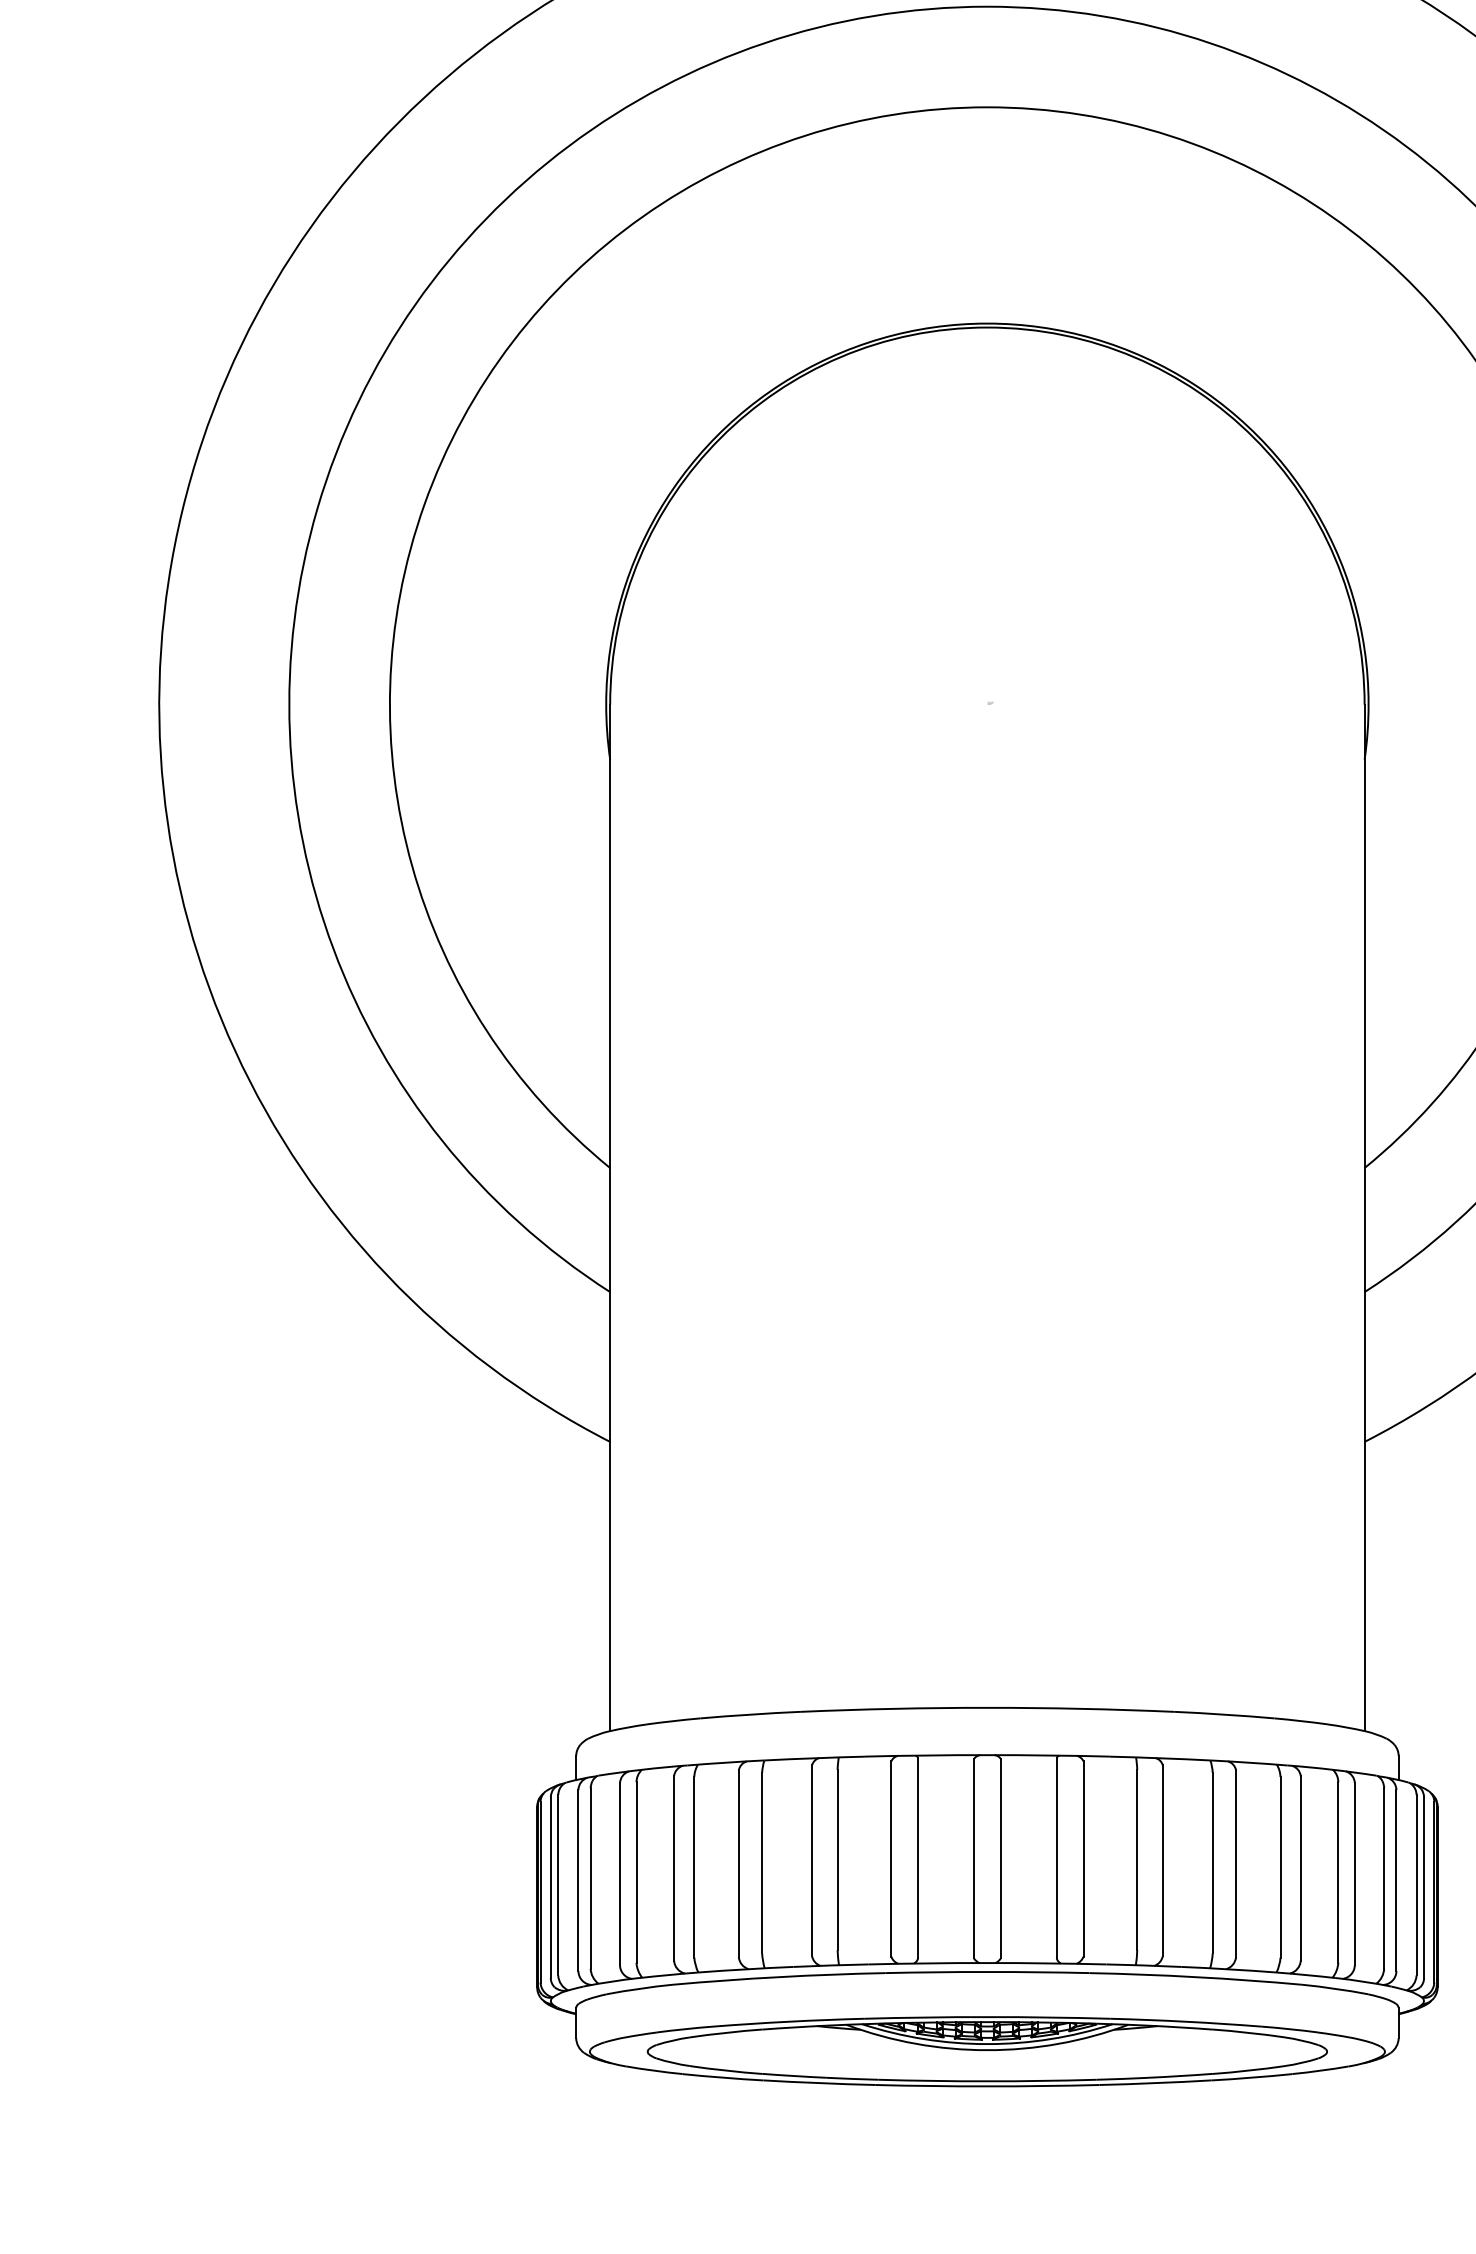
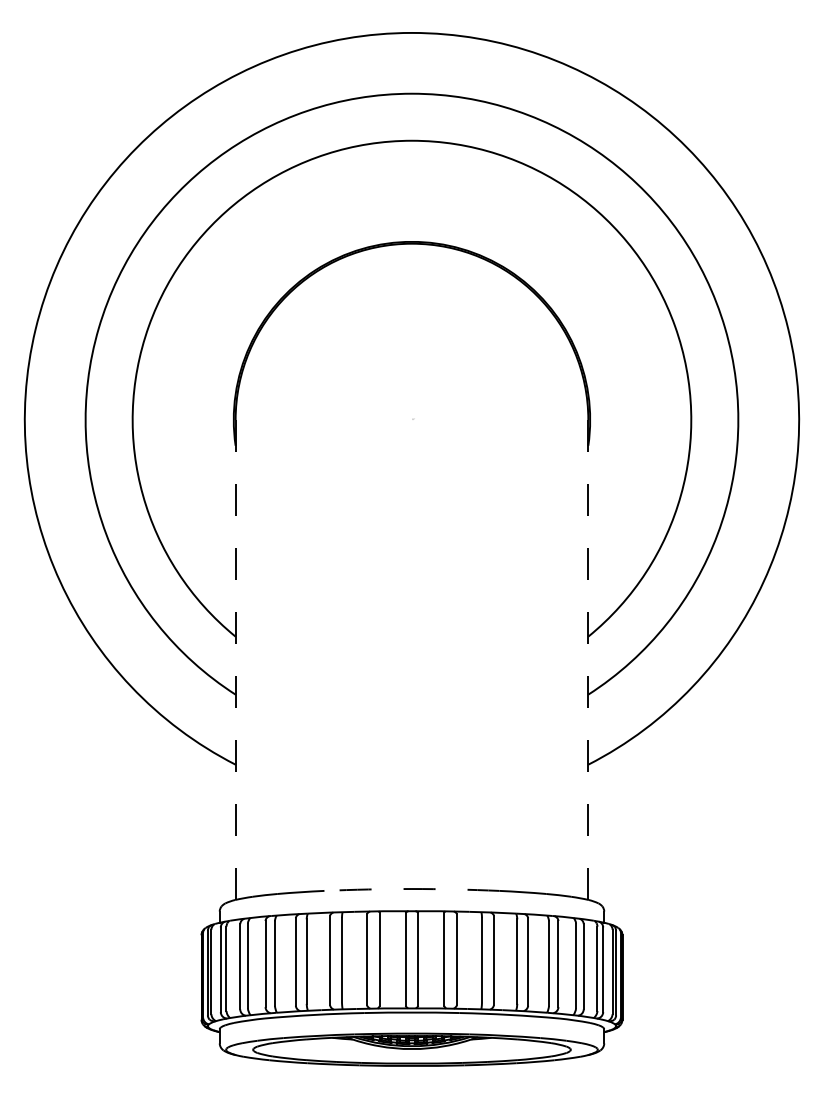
line: (609, 1216) -> (235, 659), solid -> dashed
line: (1364, 1216) -> (588, 659), solid -> dashed
arc: (986, 1708) -> (411, 889), solid -> dashed

